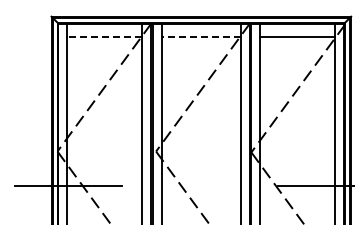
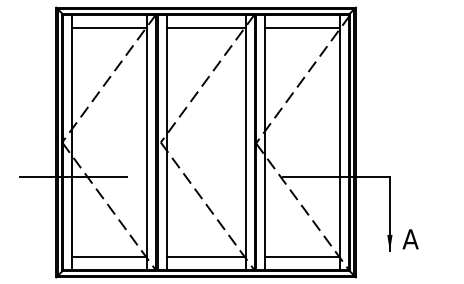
line: (104, 37) -> (109, 28), dashed -> solid
line: (201, 37) -> (206, 28), dashed -> solid

